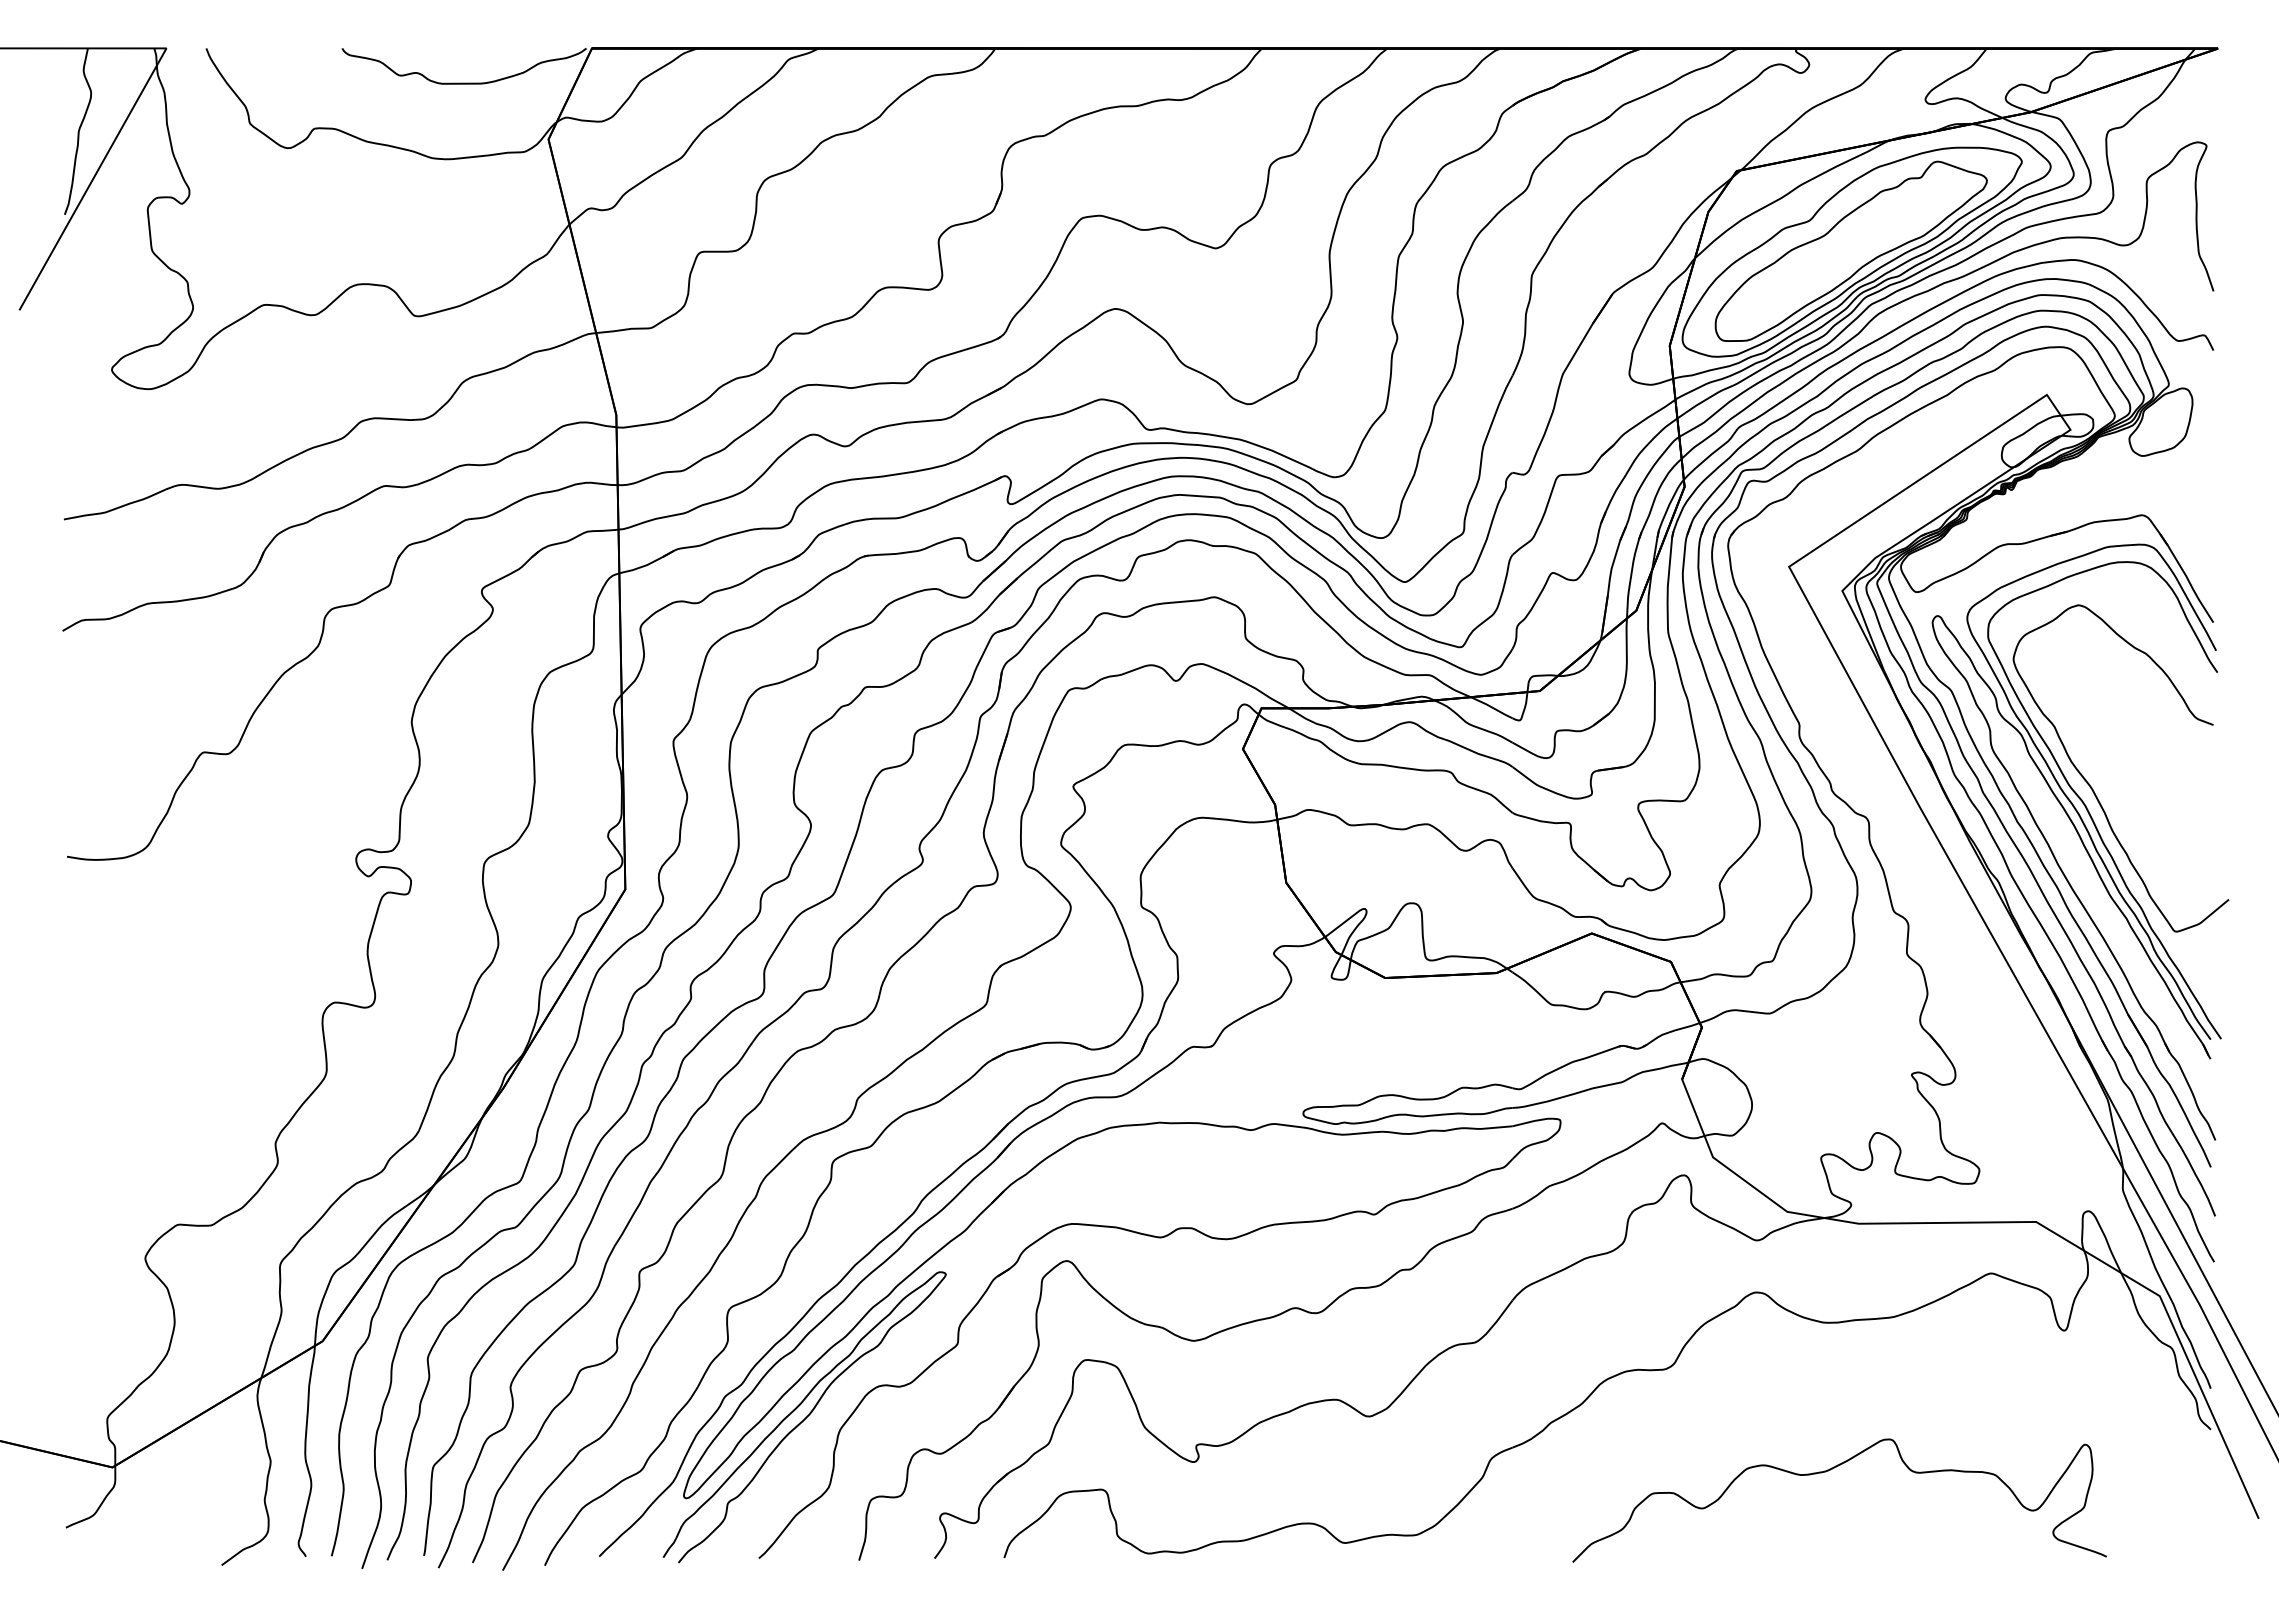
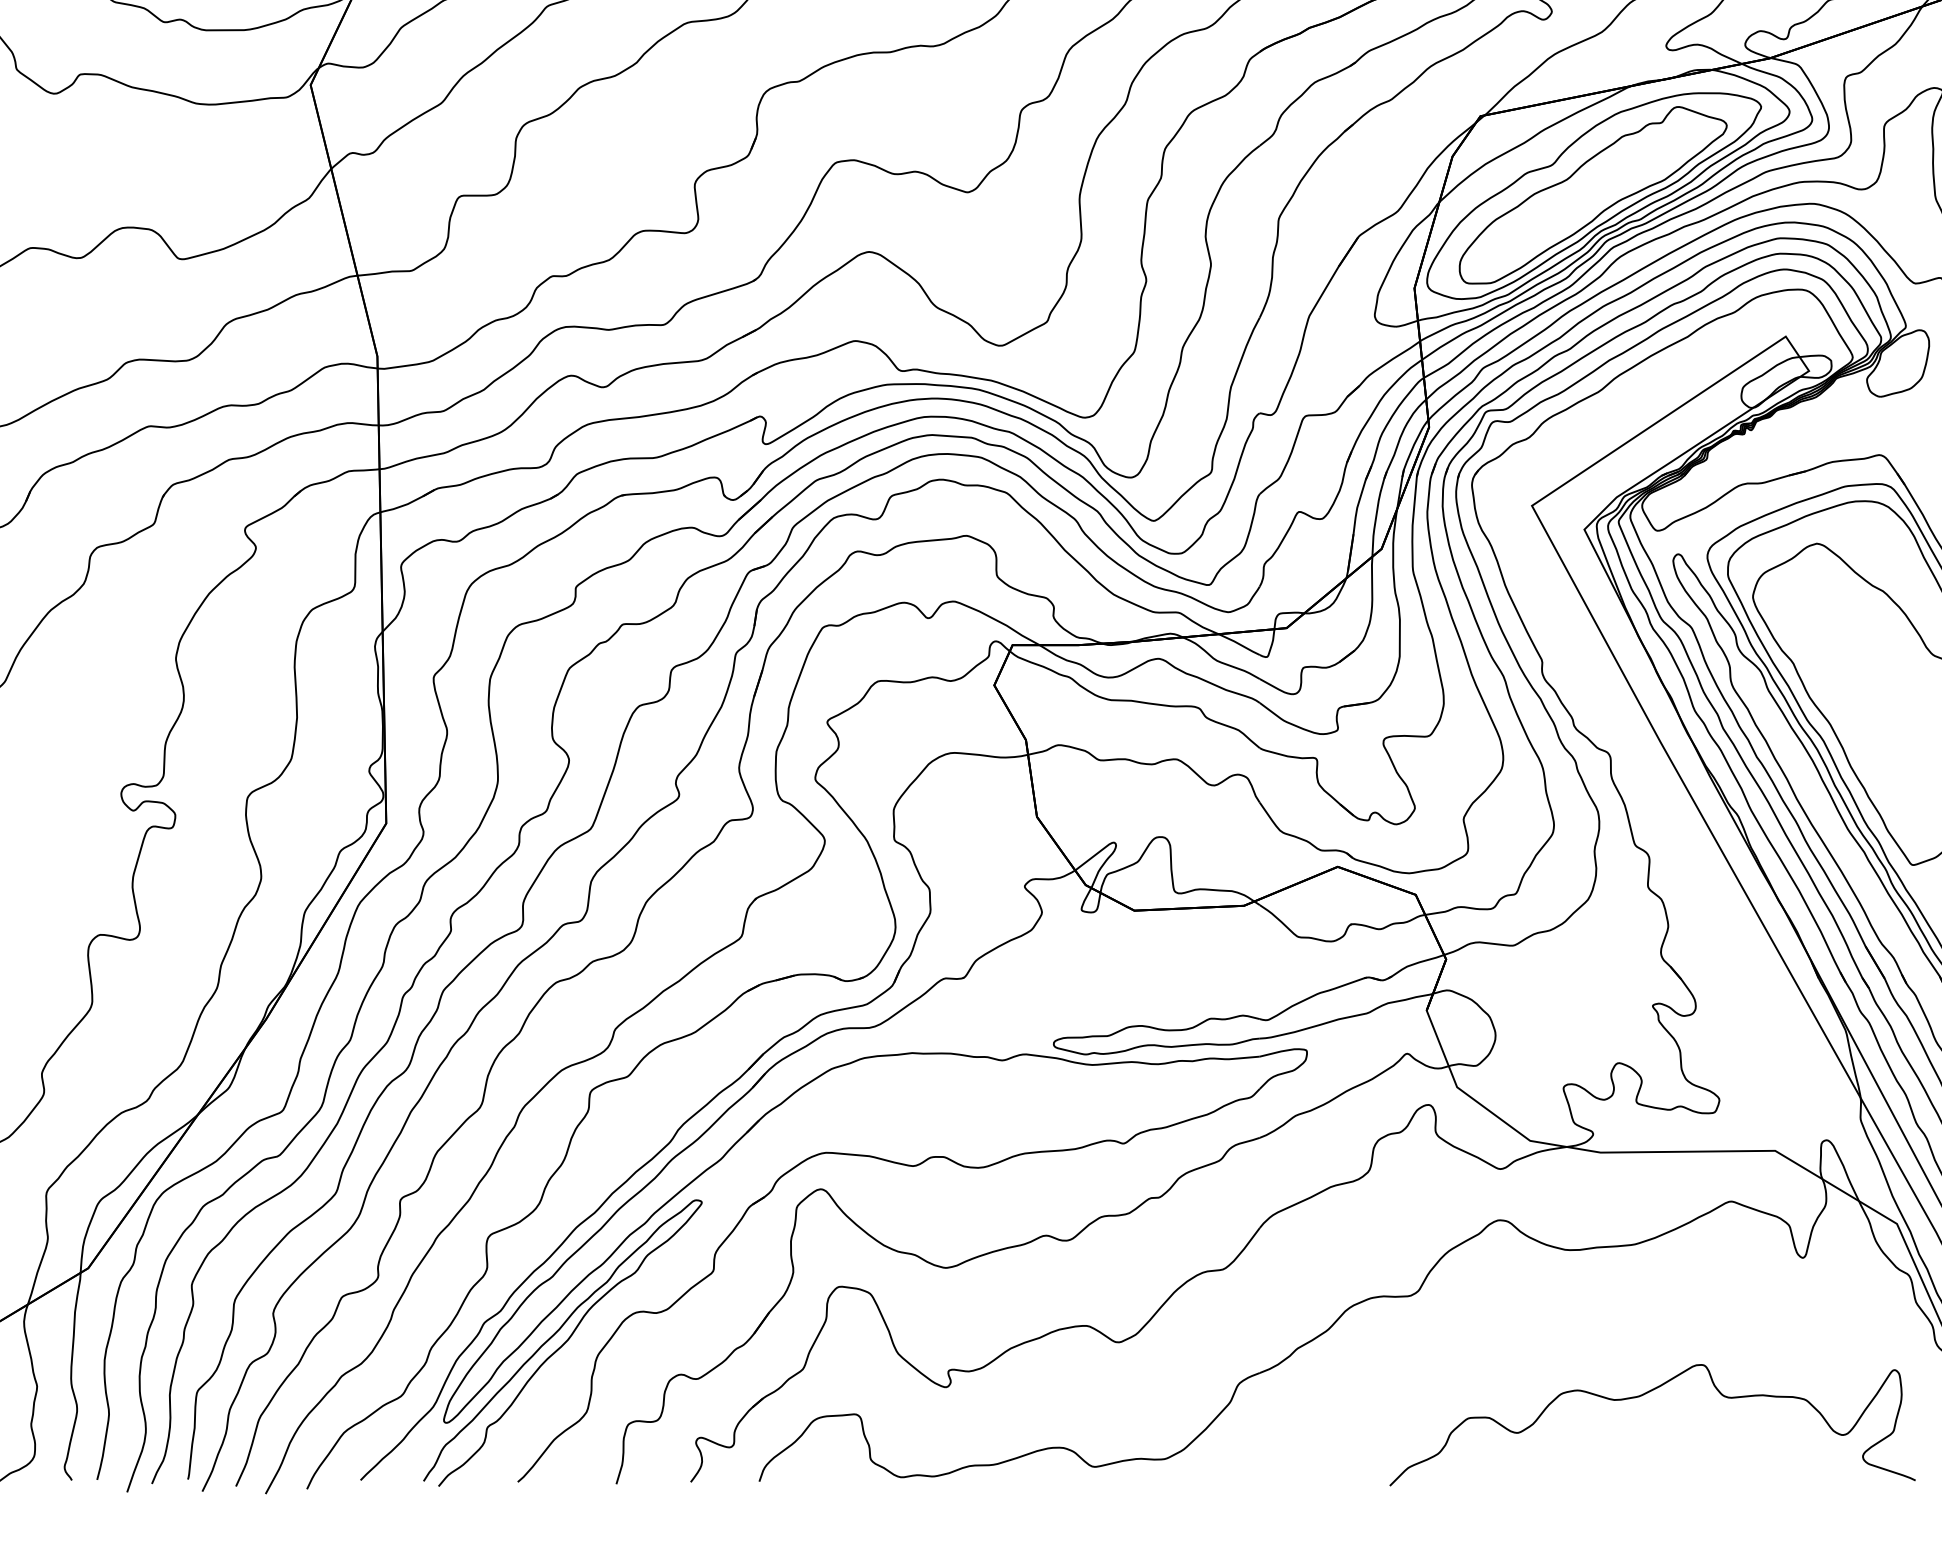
curve: (1826, 1472) -> (1639, 1397), moved

